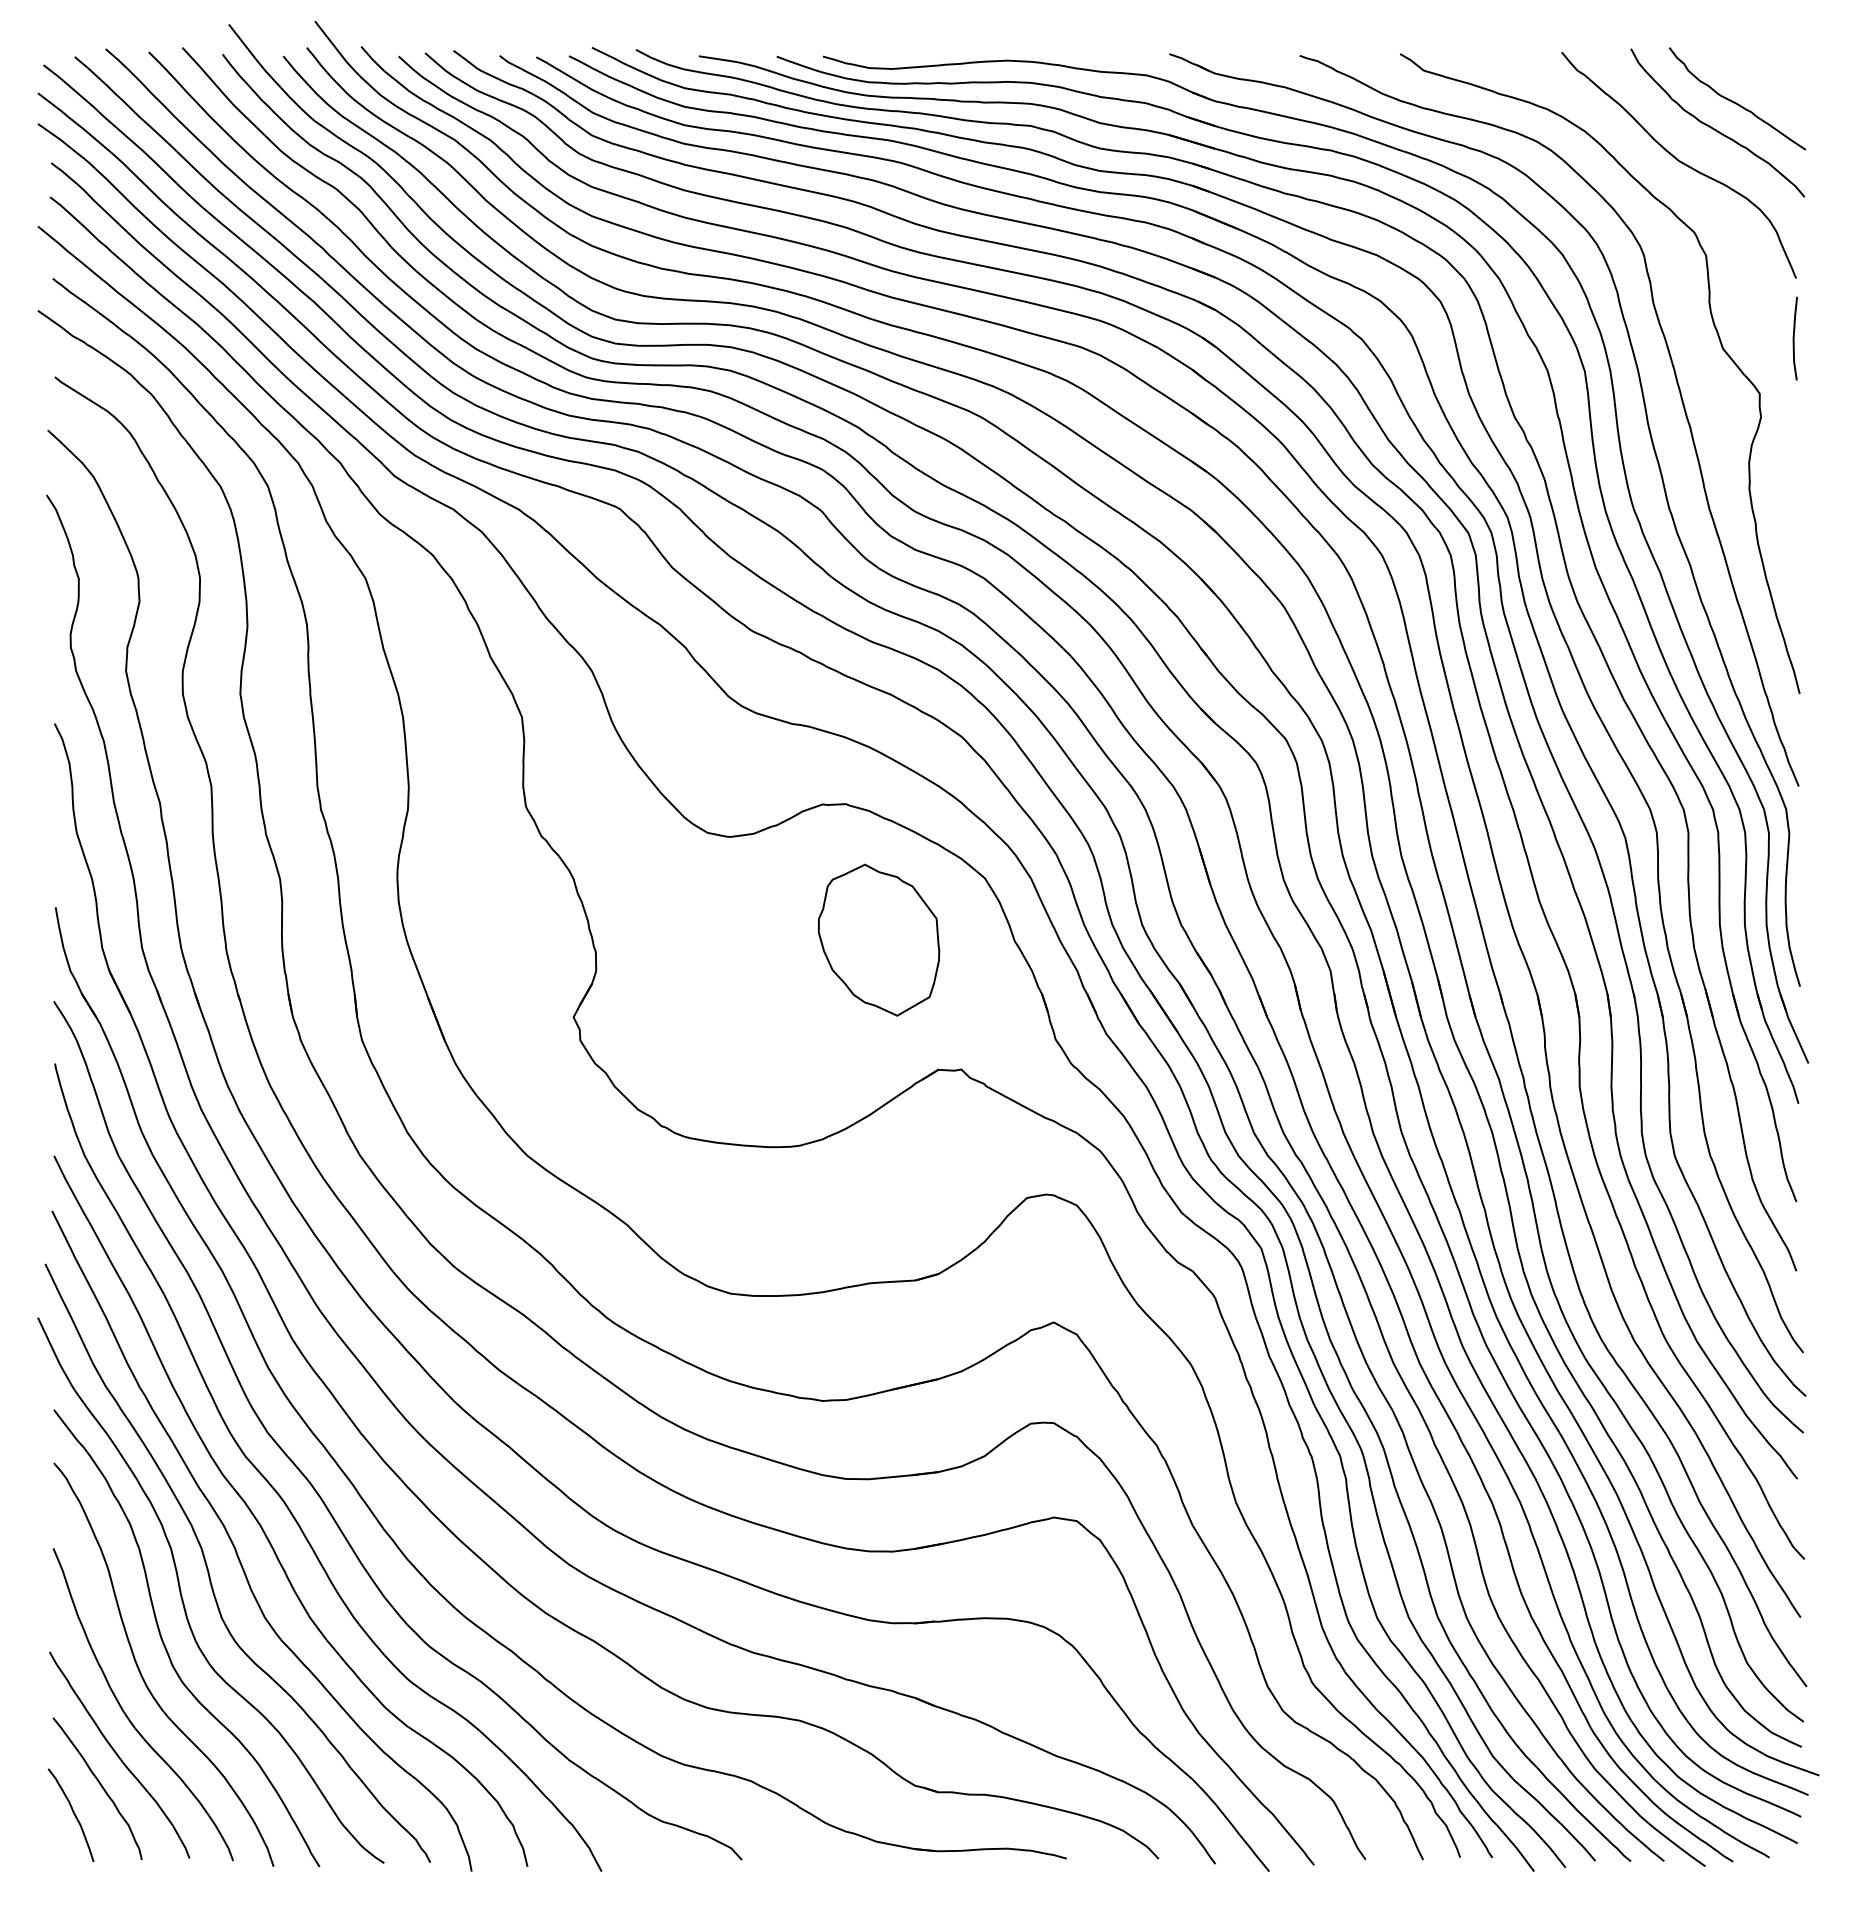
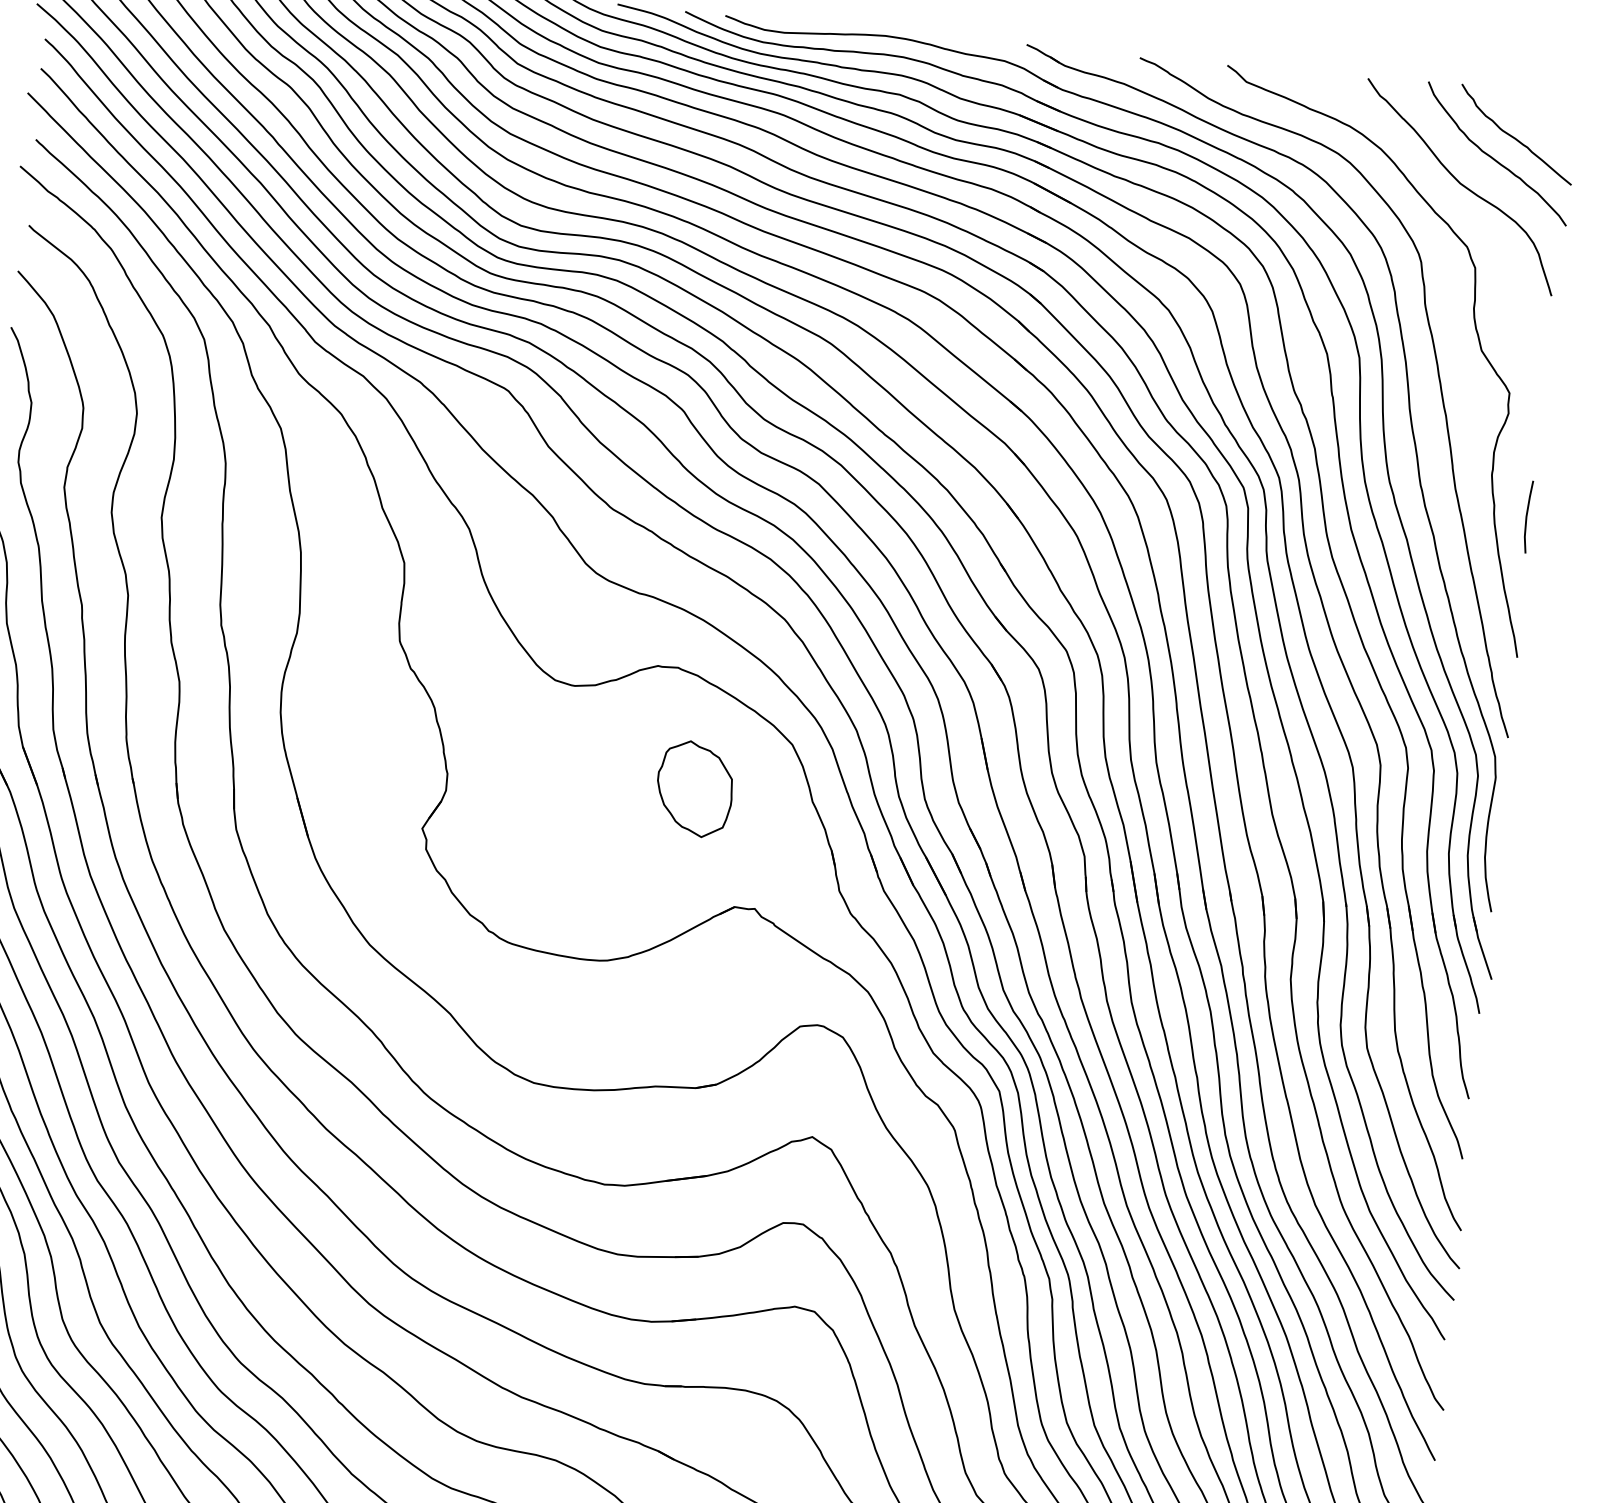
line: (1794, 338) -> (1527, 516), moved
part: (879, 940) -> (695, 789), size x0.71

